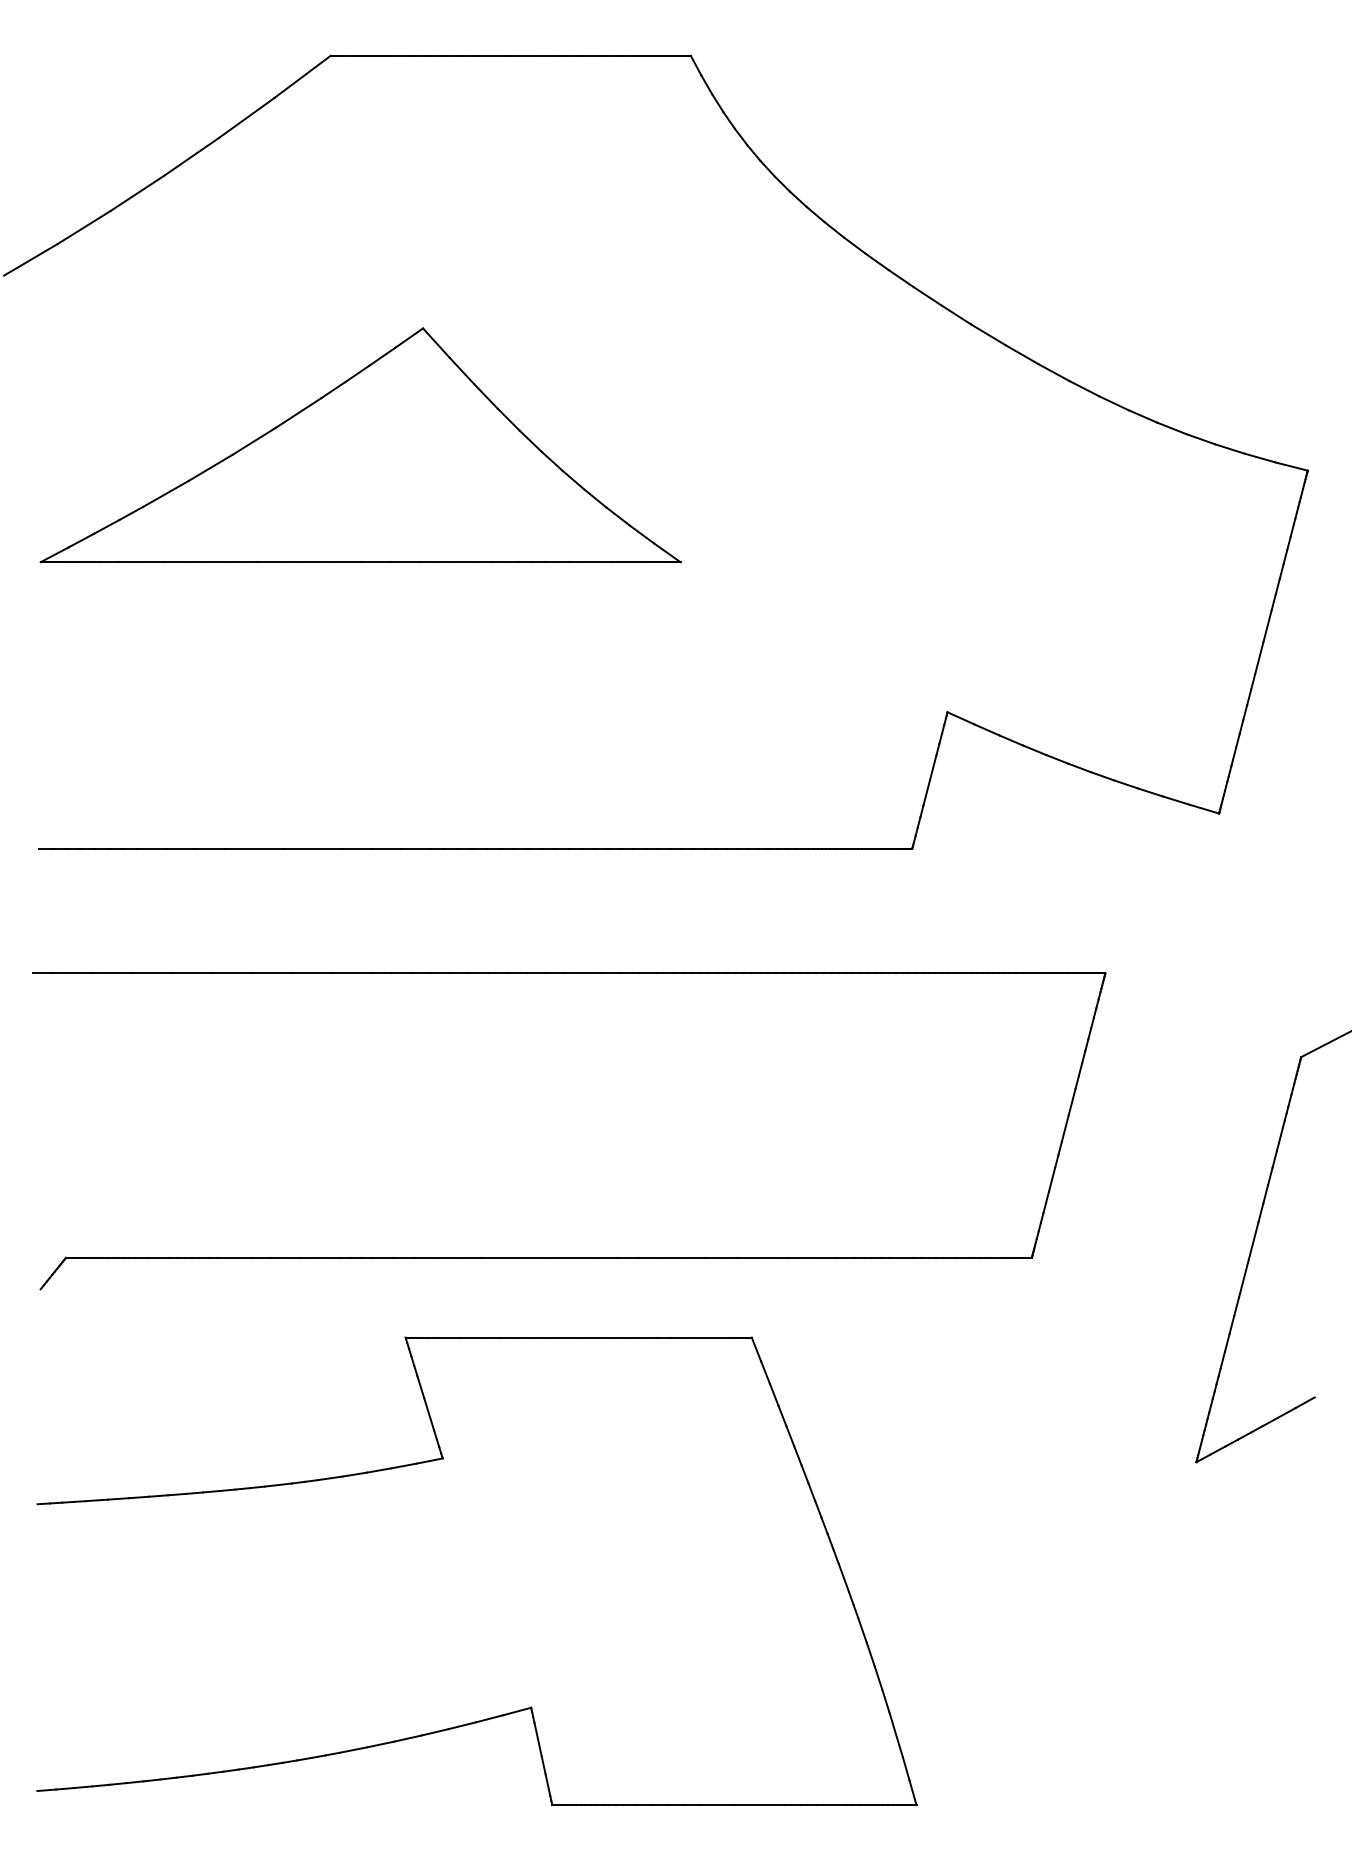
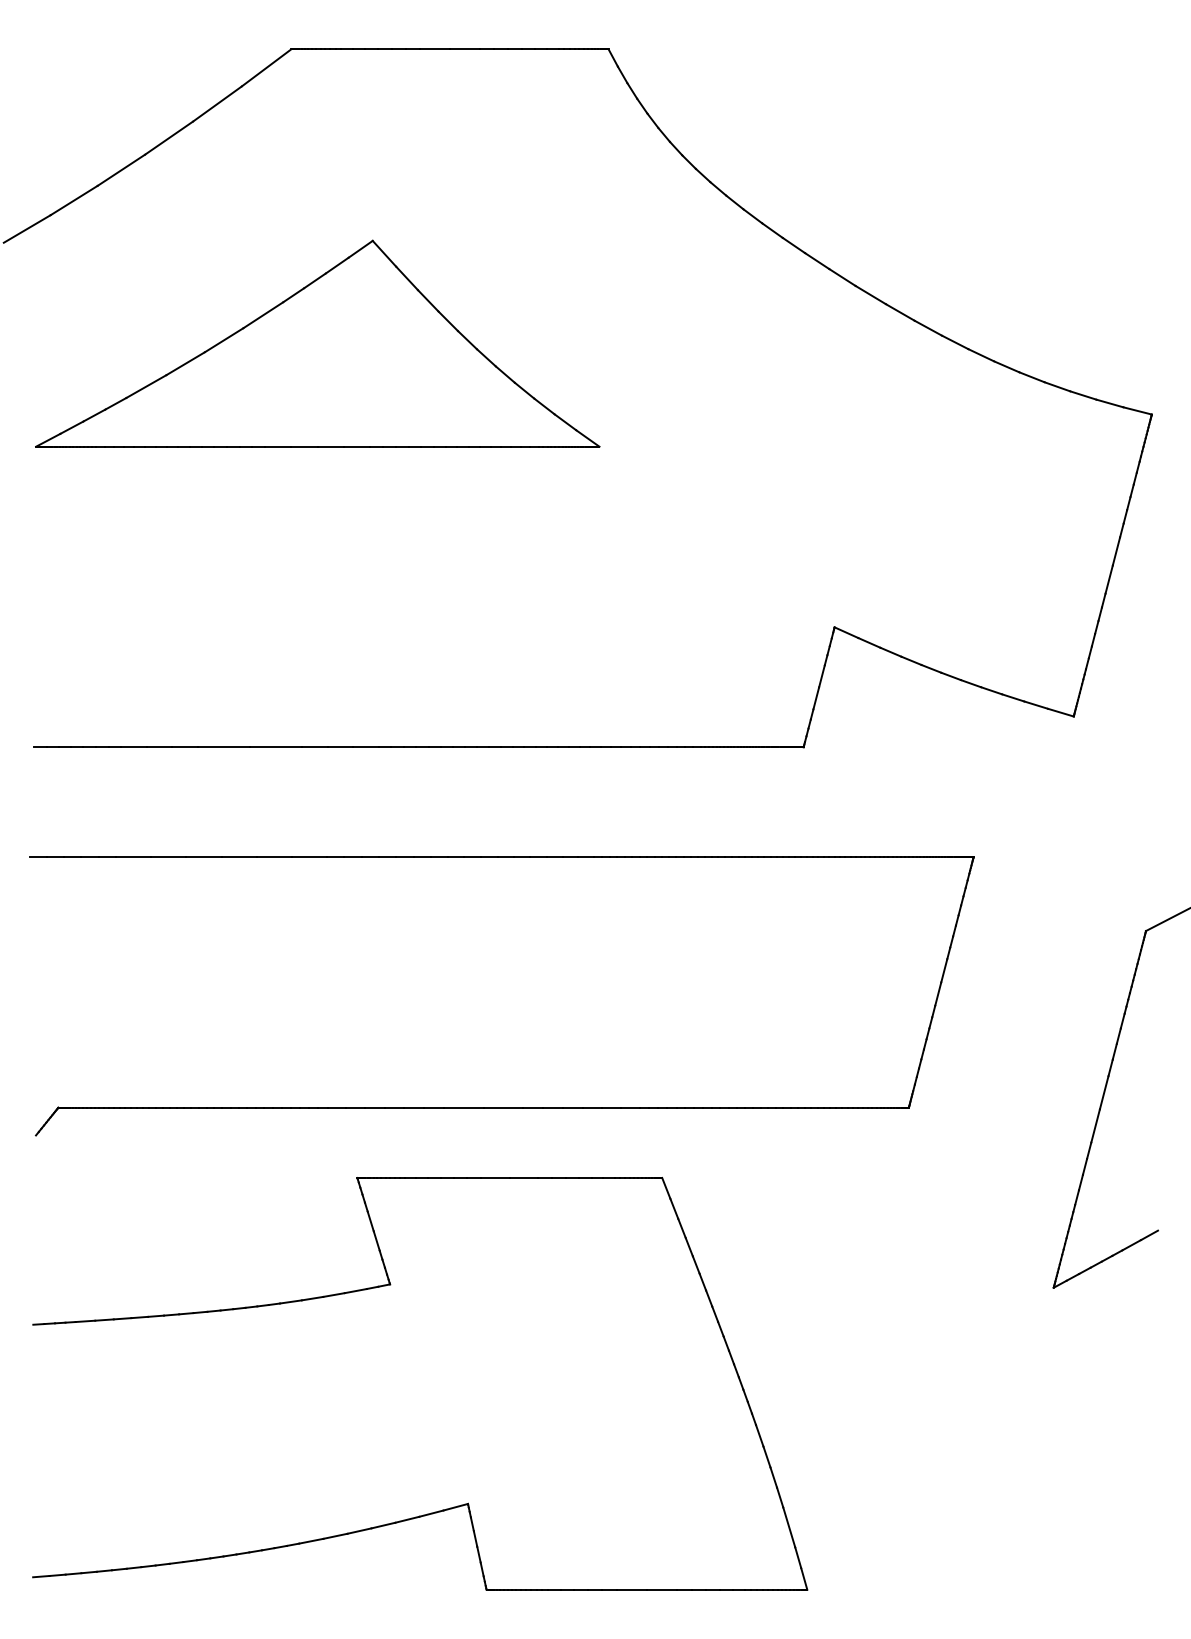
part: (360, 445) -> (317, 343), moved

